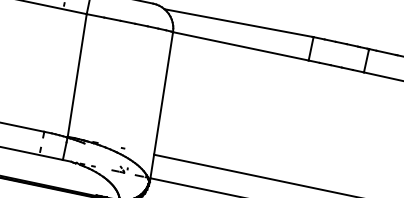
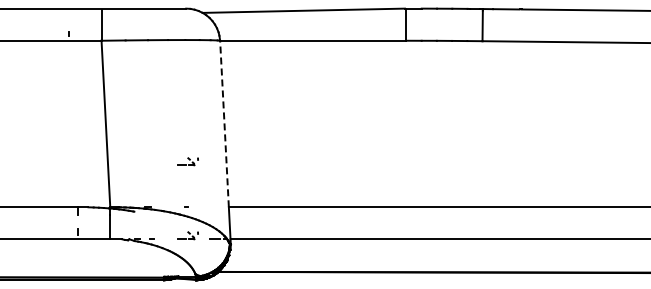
line: (163, 93) -> (224, 123), solid -> dashed
part: (130, 115) -> (187, 161), added

